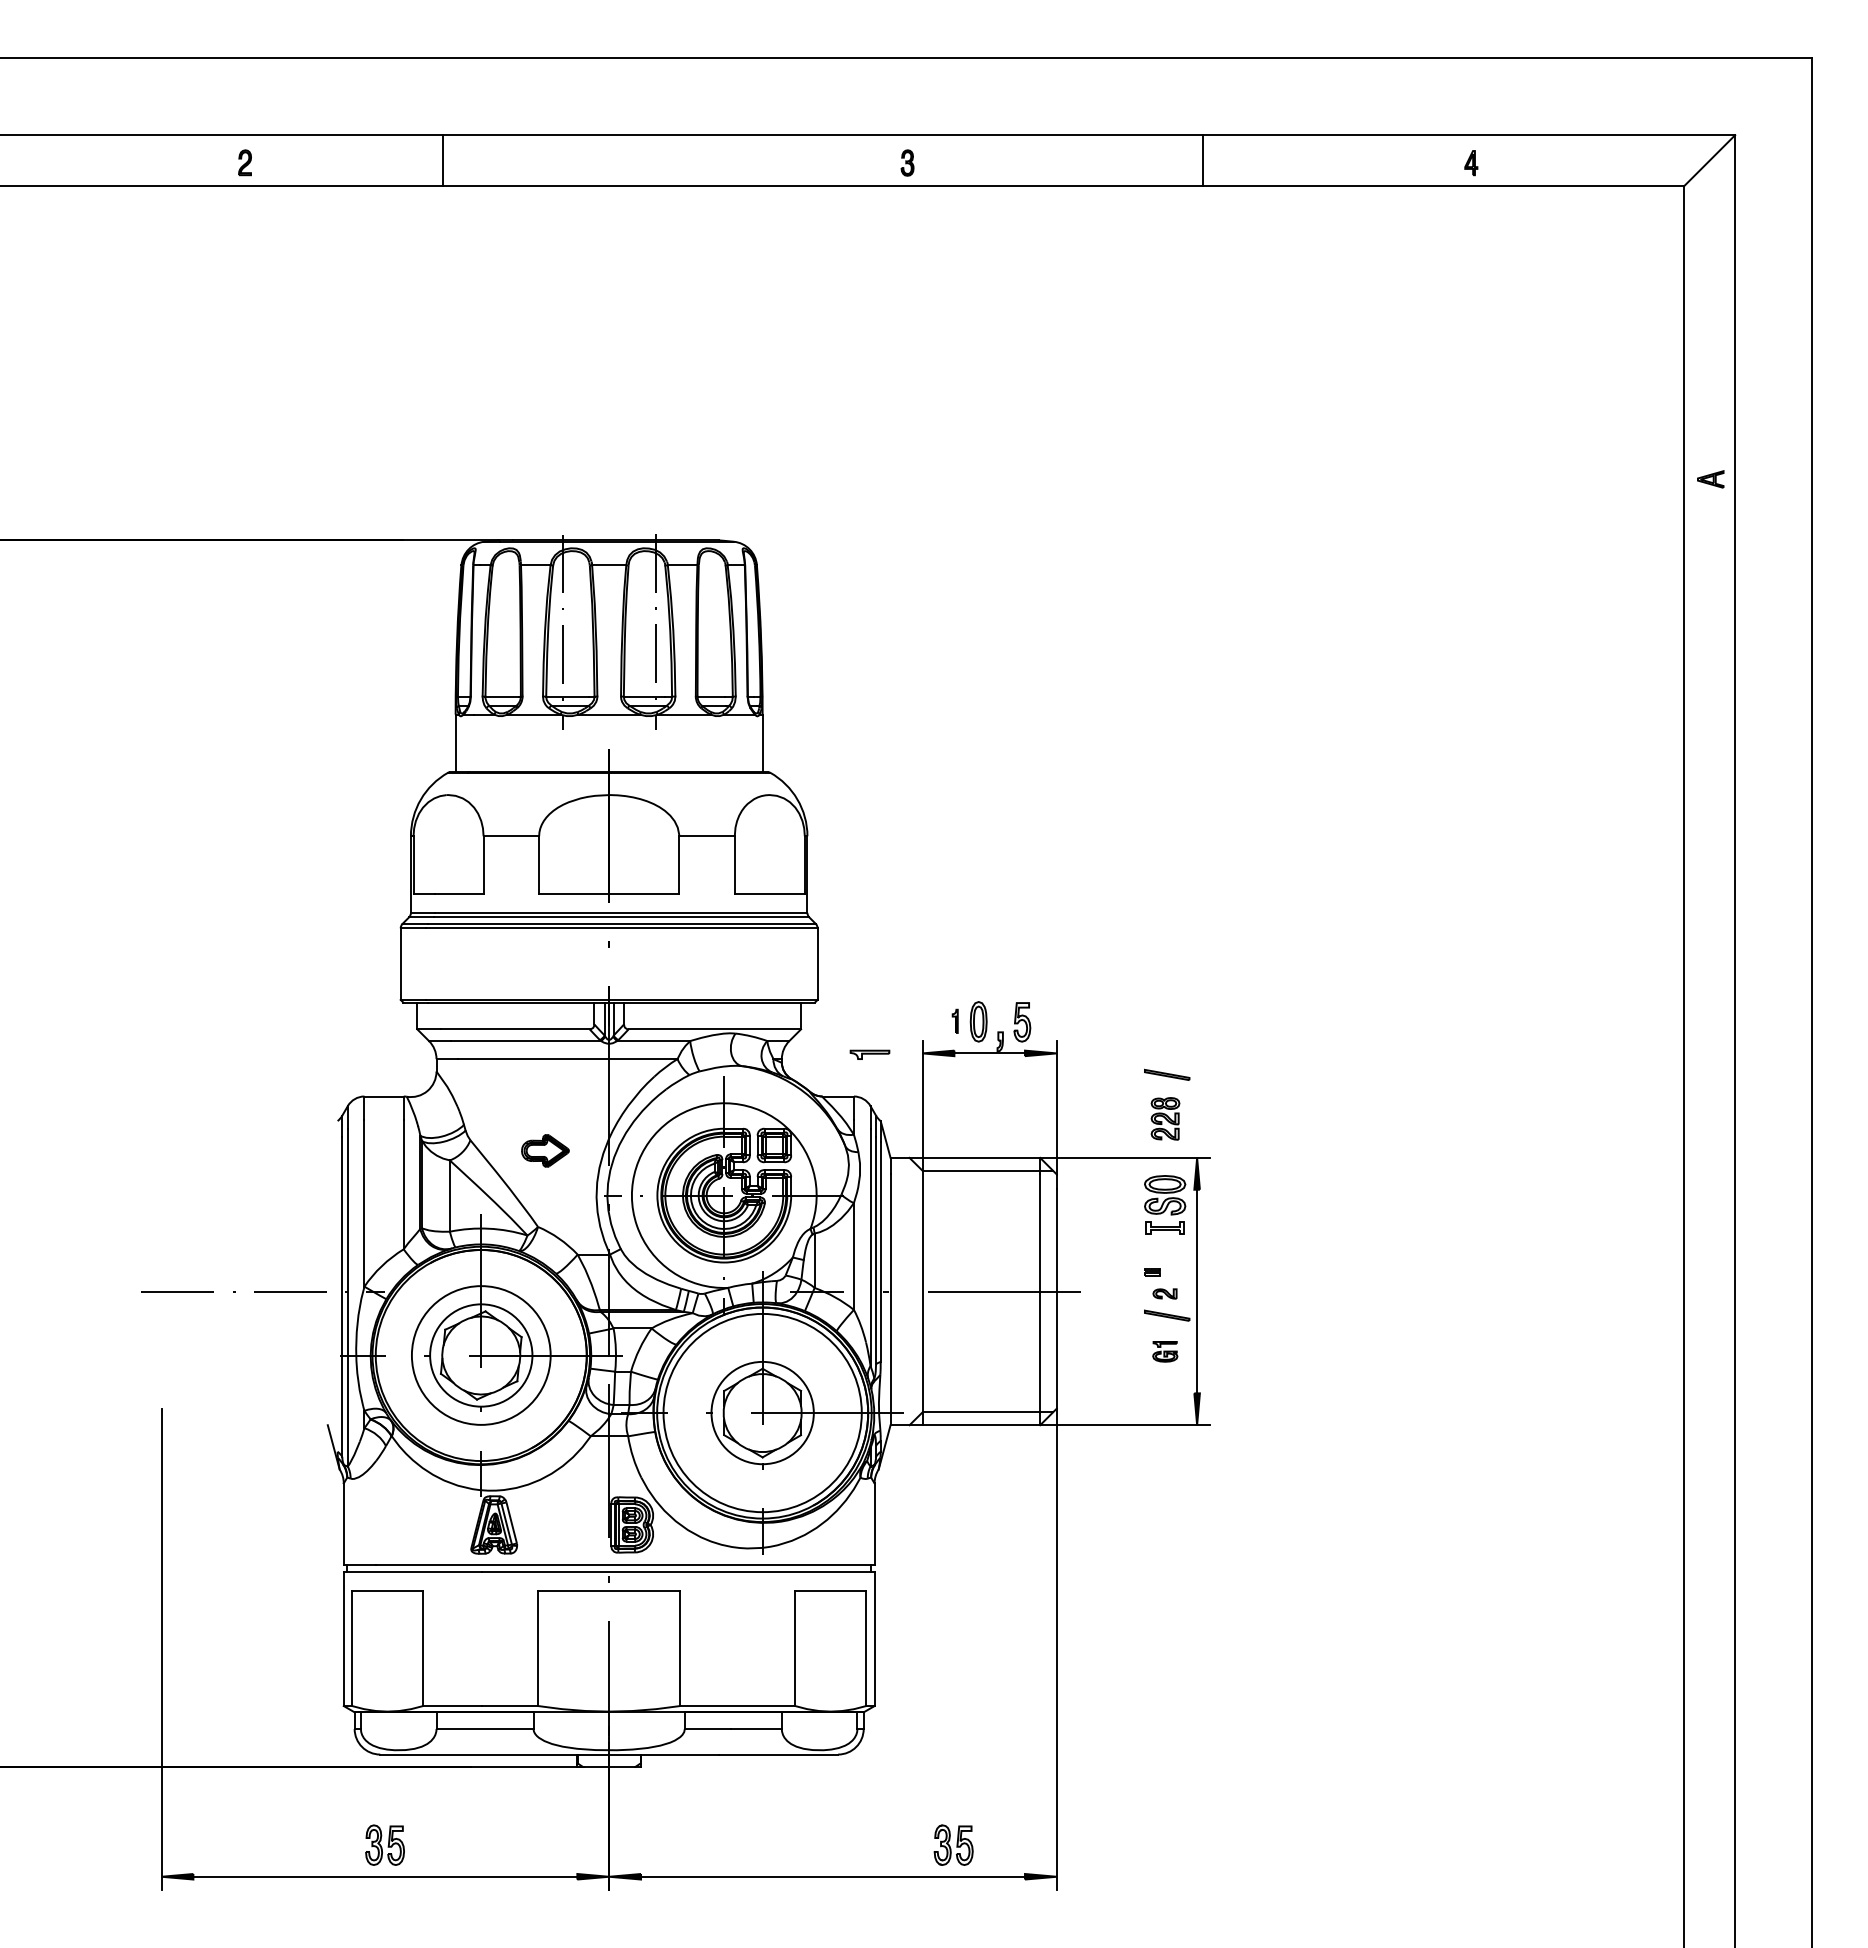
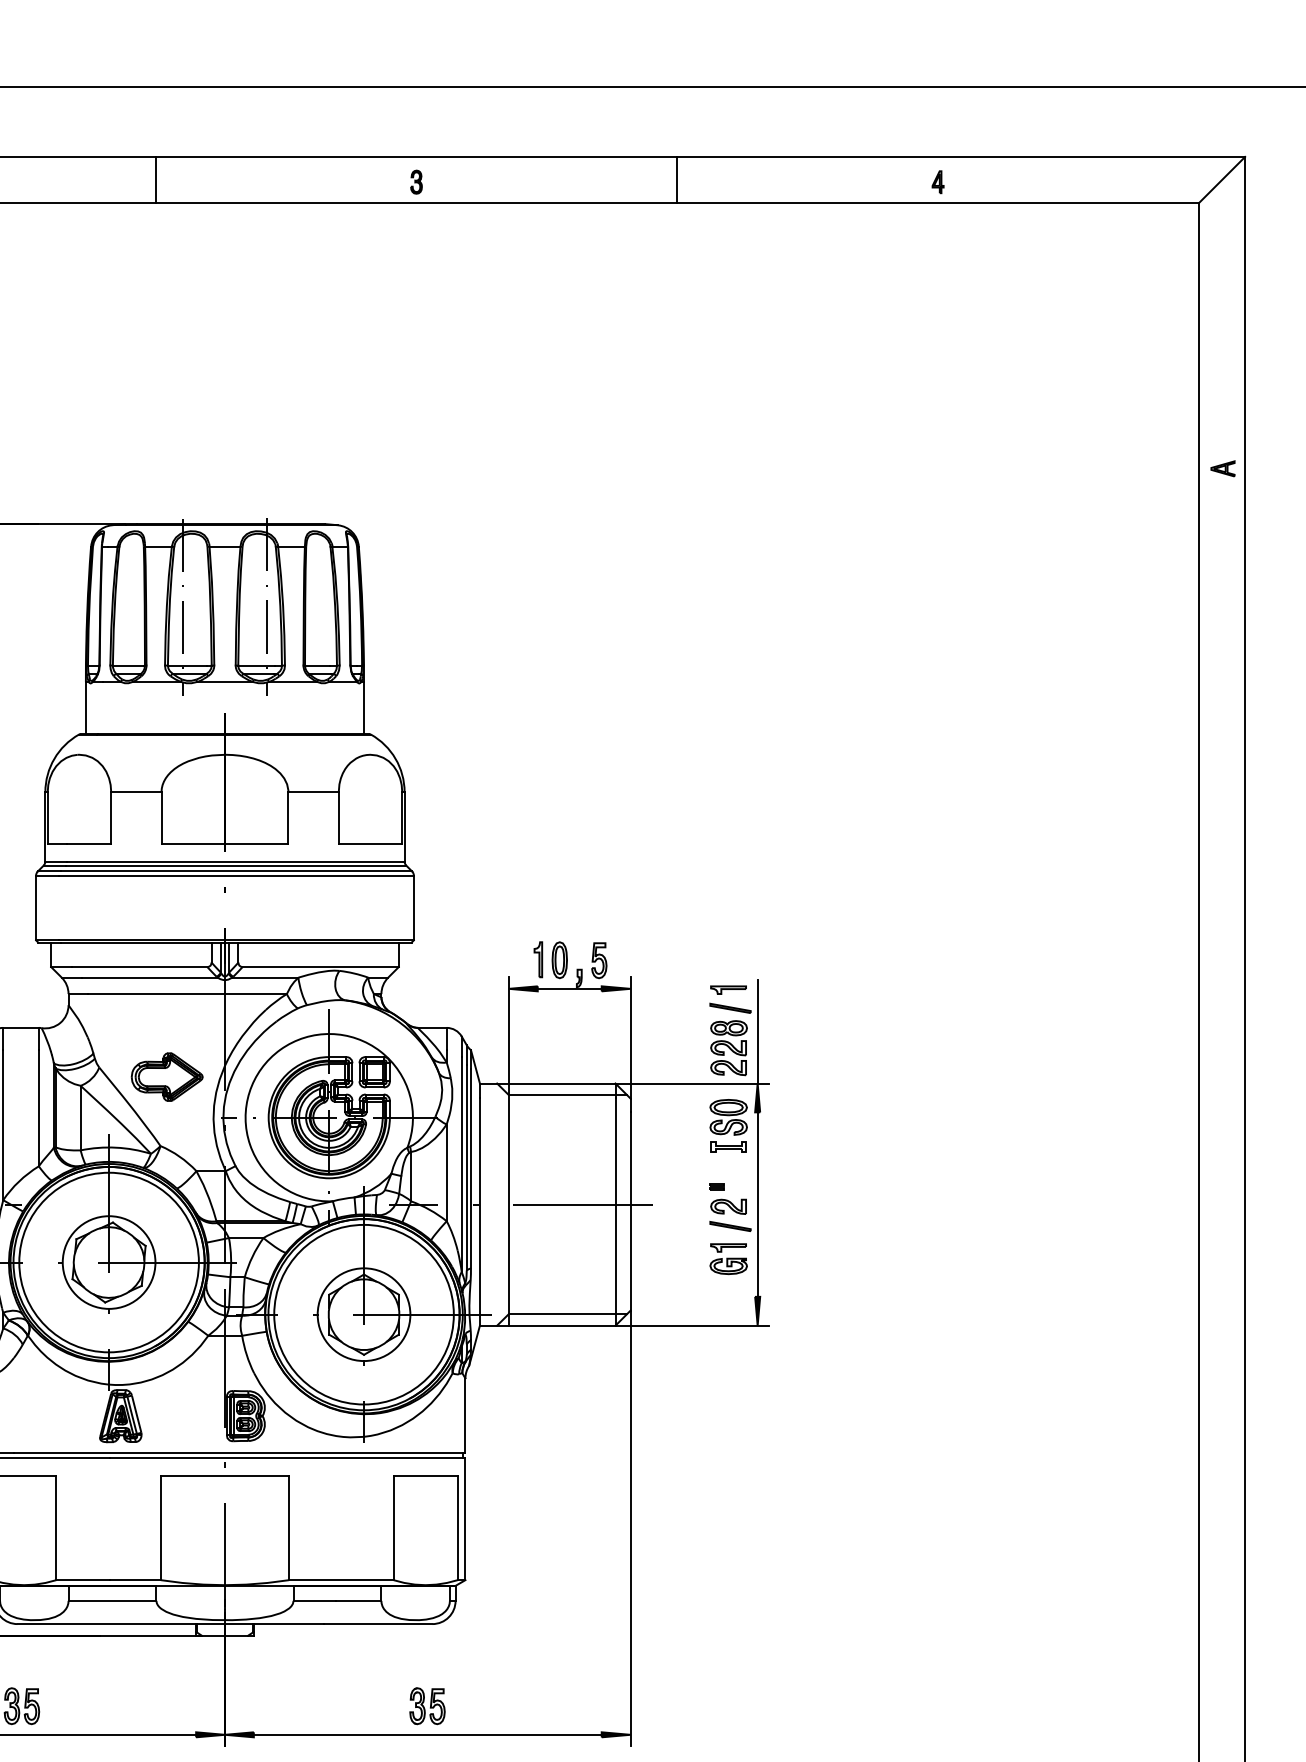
line: (442, 160) -> (155, 179), moved
line: (1203, 160) -> (677, 179), moved
part: (907, 162) -> (416, 181), moved
part: (1471, 163) -> (938, 182), moved
part: (955, 1021) -> (538, 959), size x1.67
part: (869, 1054) -> (728, 989), moved
line: (1197, 1100) -> (758, 1031), added
part: (1165, 1118) -> (729, 1047), size x1.43
part: (545, 1150) -> (167, 1076), size x1.67
part: (1164, 1293) -> (728, 1206), size x1.67
part: (1165, 1351) -> (729, 1258), size x1.67
circle: (481, 1355) -> (109, 1262), size x1.43
part: (953, 1844) -> (427, 1705), moved

